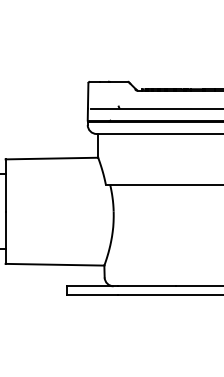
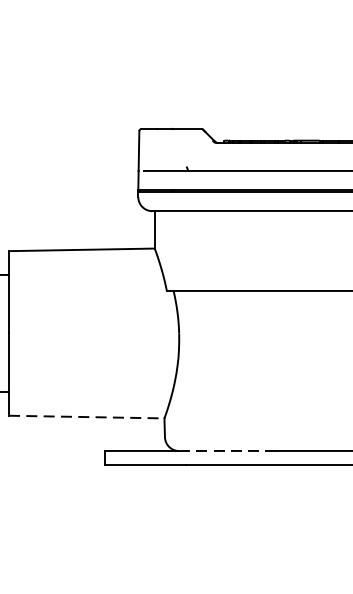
line: (55, 264) -> (87, 416), solid -> dashed
line: (146, 286) -> (230, 451), solid -> dashed

